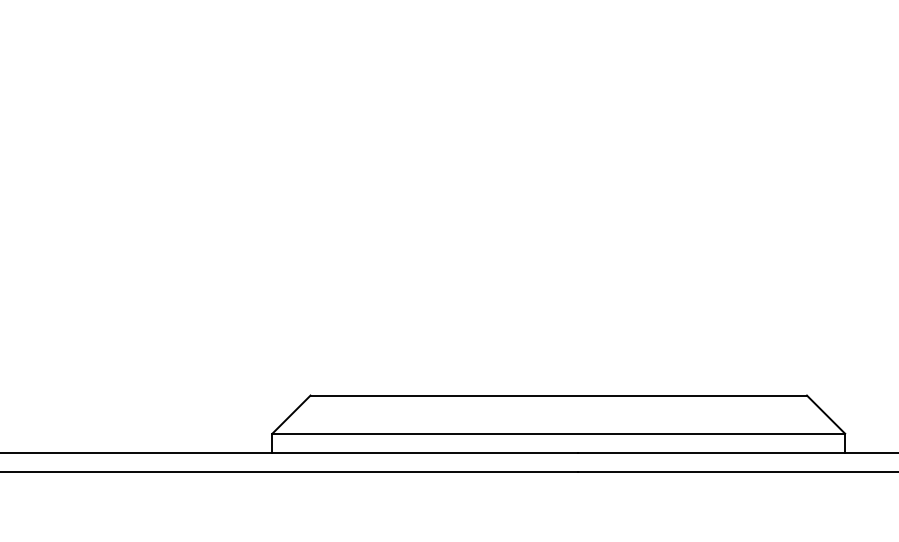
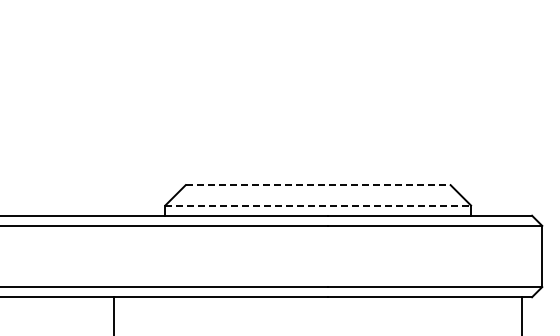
line: (559, 396) -> (318, 185), solid -> dashed
line: (559, 433) -> (318, 205), solid -> dashed

